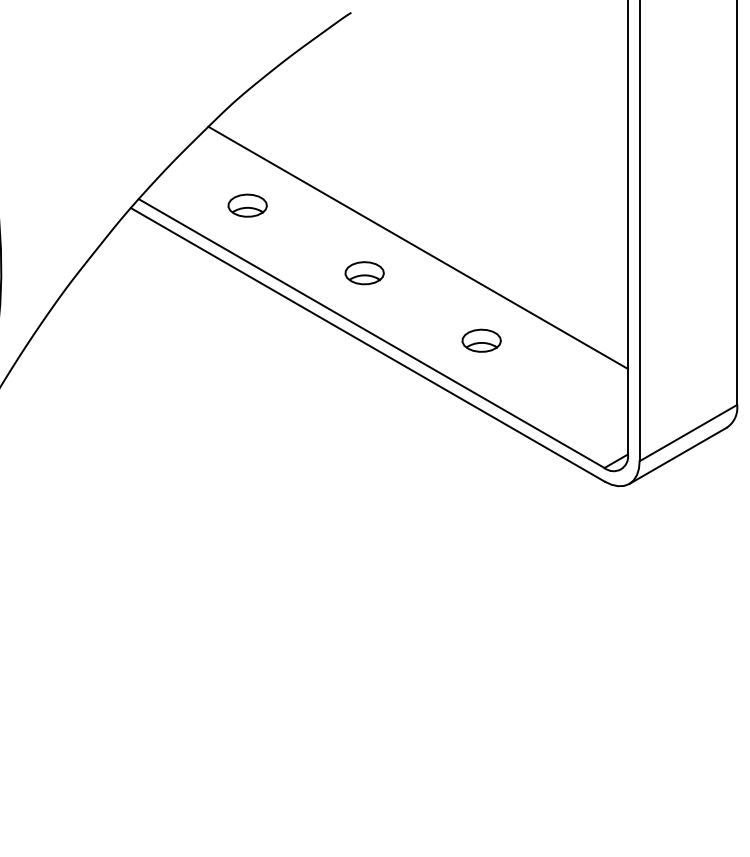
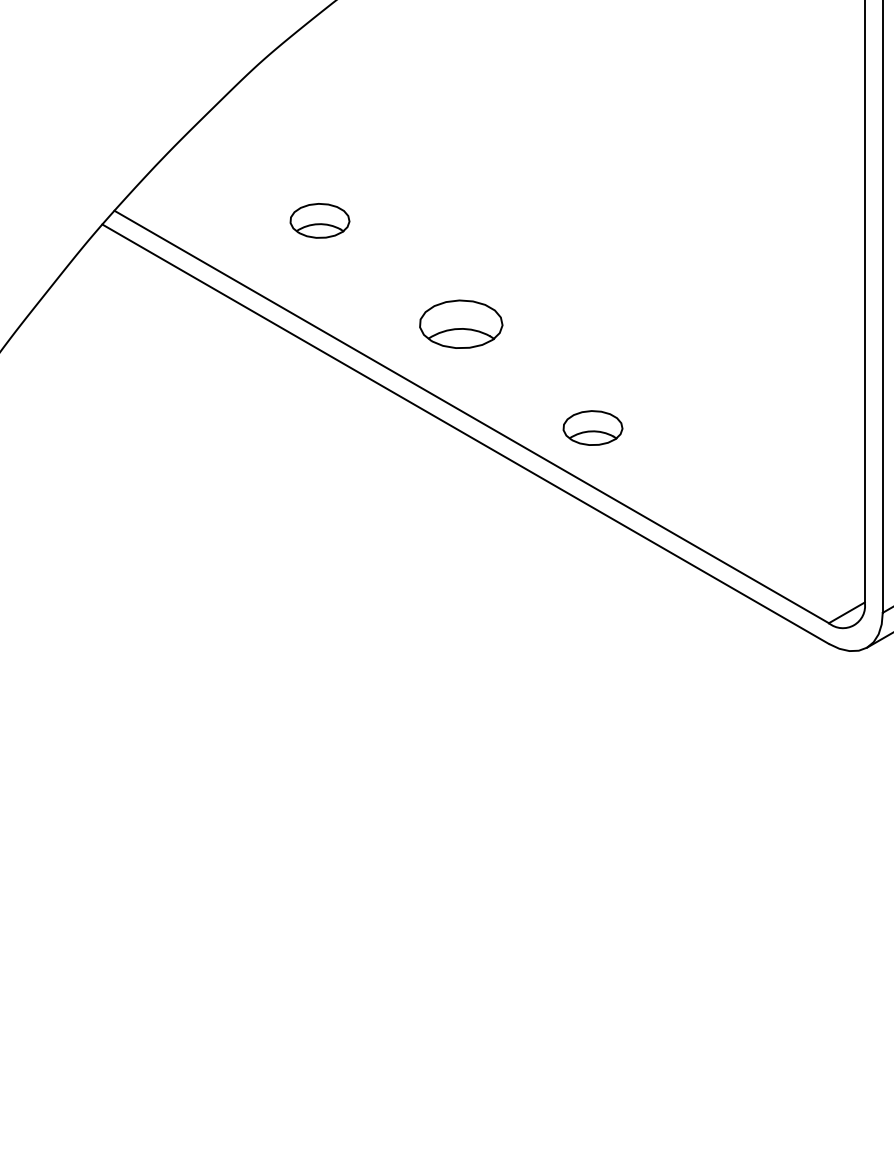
part: (247, 205) -> (319, 220), moved
line: (417, 247) -> (542, 285), removed
part: (364, 273) -> (460, 324), size x1.4
part: (481, 340) -> (592, 427), moved

